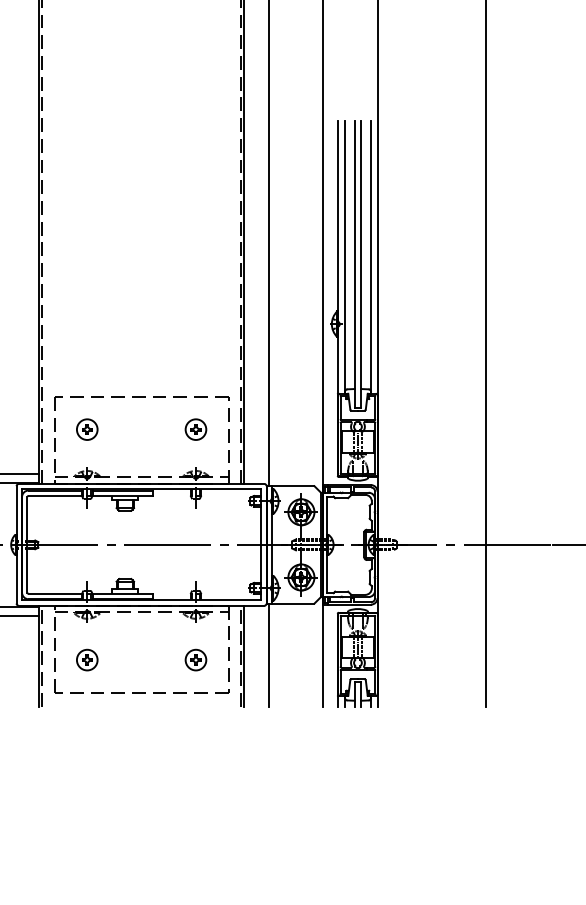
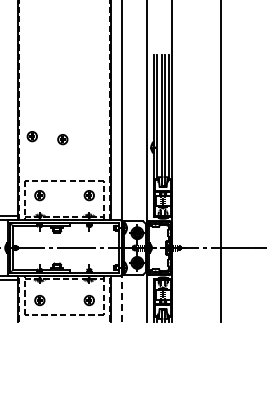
part: (68, 299) -> (31, 136), added
part: (137, 306) -> (62, 139), added
line: (268, 653) -> (122, 297), solid -> dashed

